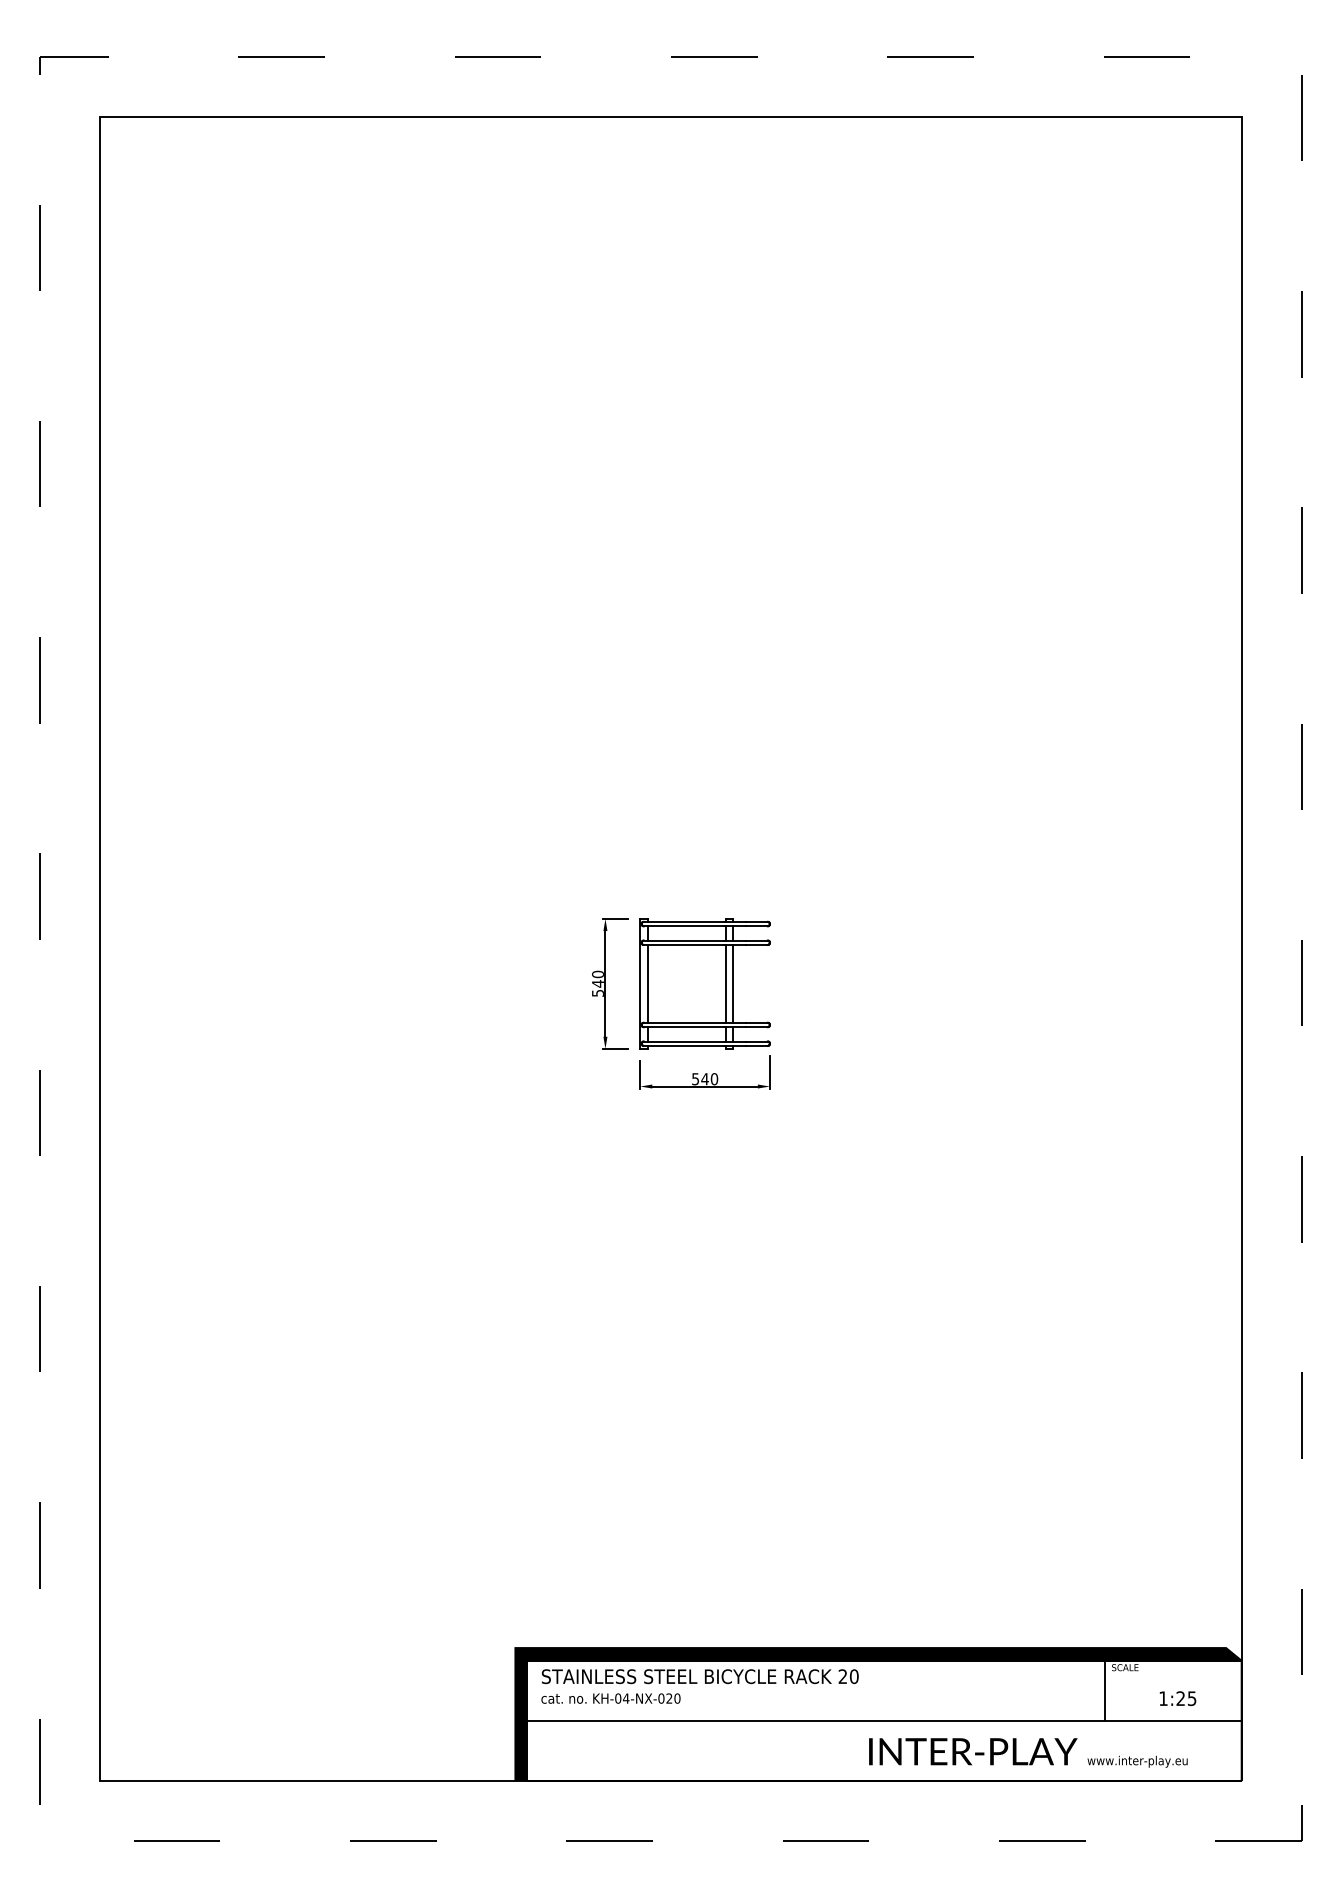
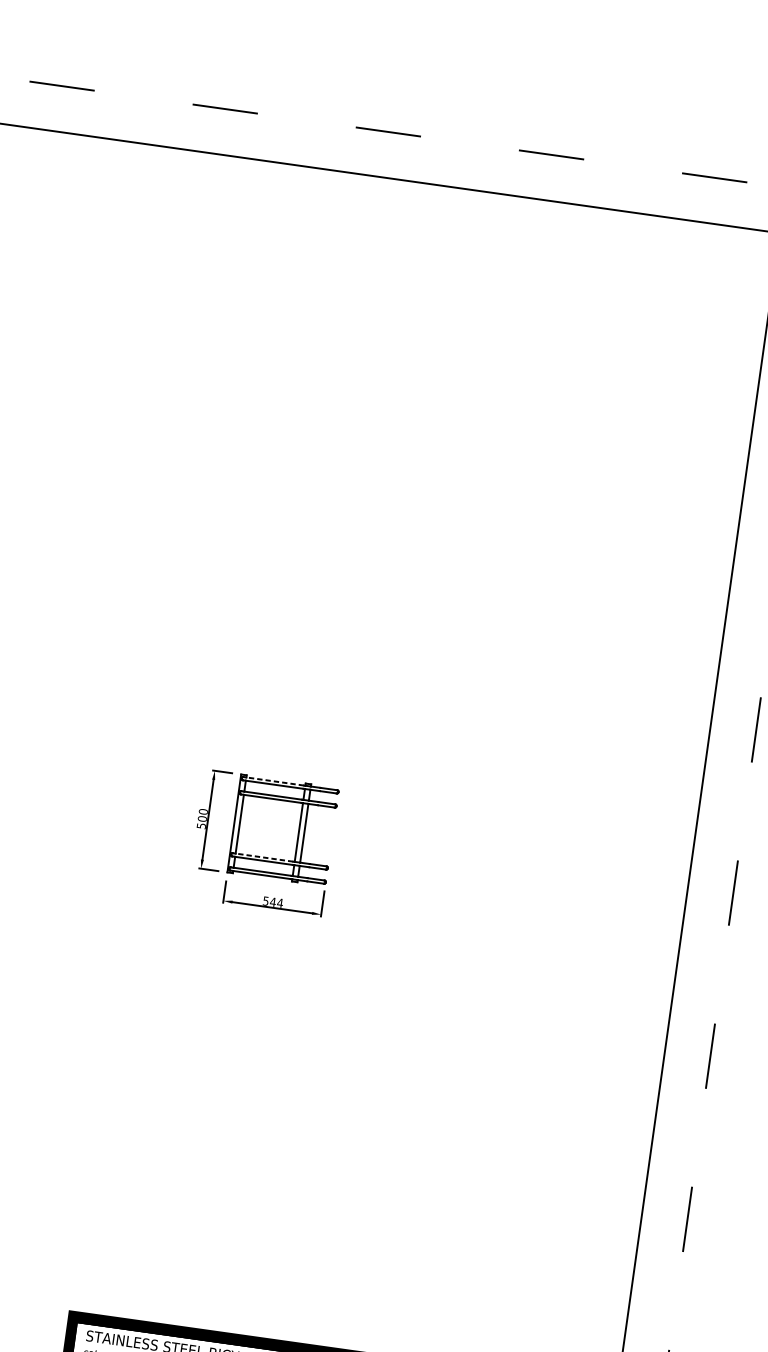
line: (685, 921) -> (275, 781), solid -> dashed
text: (597, 983) -> (202, 818), 540 -> 500
line: (685, 1022) -> (264, 857), solid -> dashed
text: (714, 1079) -> (280, 903), 540 -> 544

